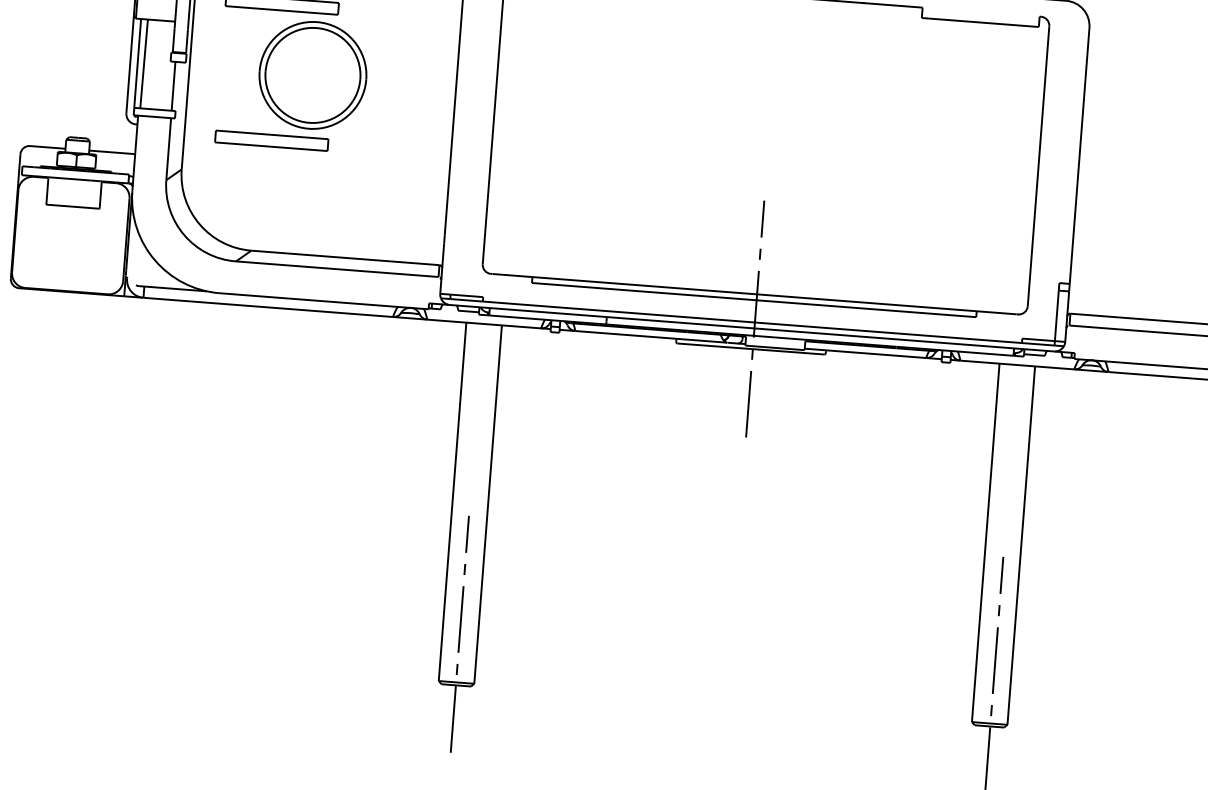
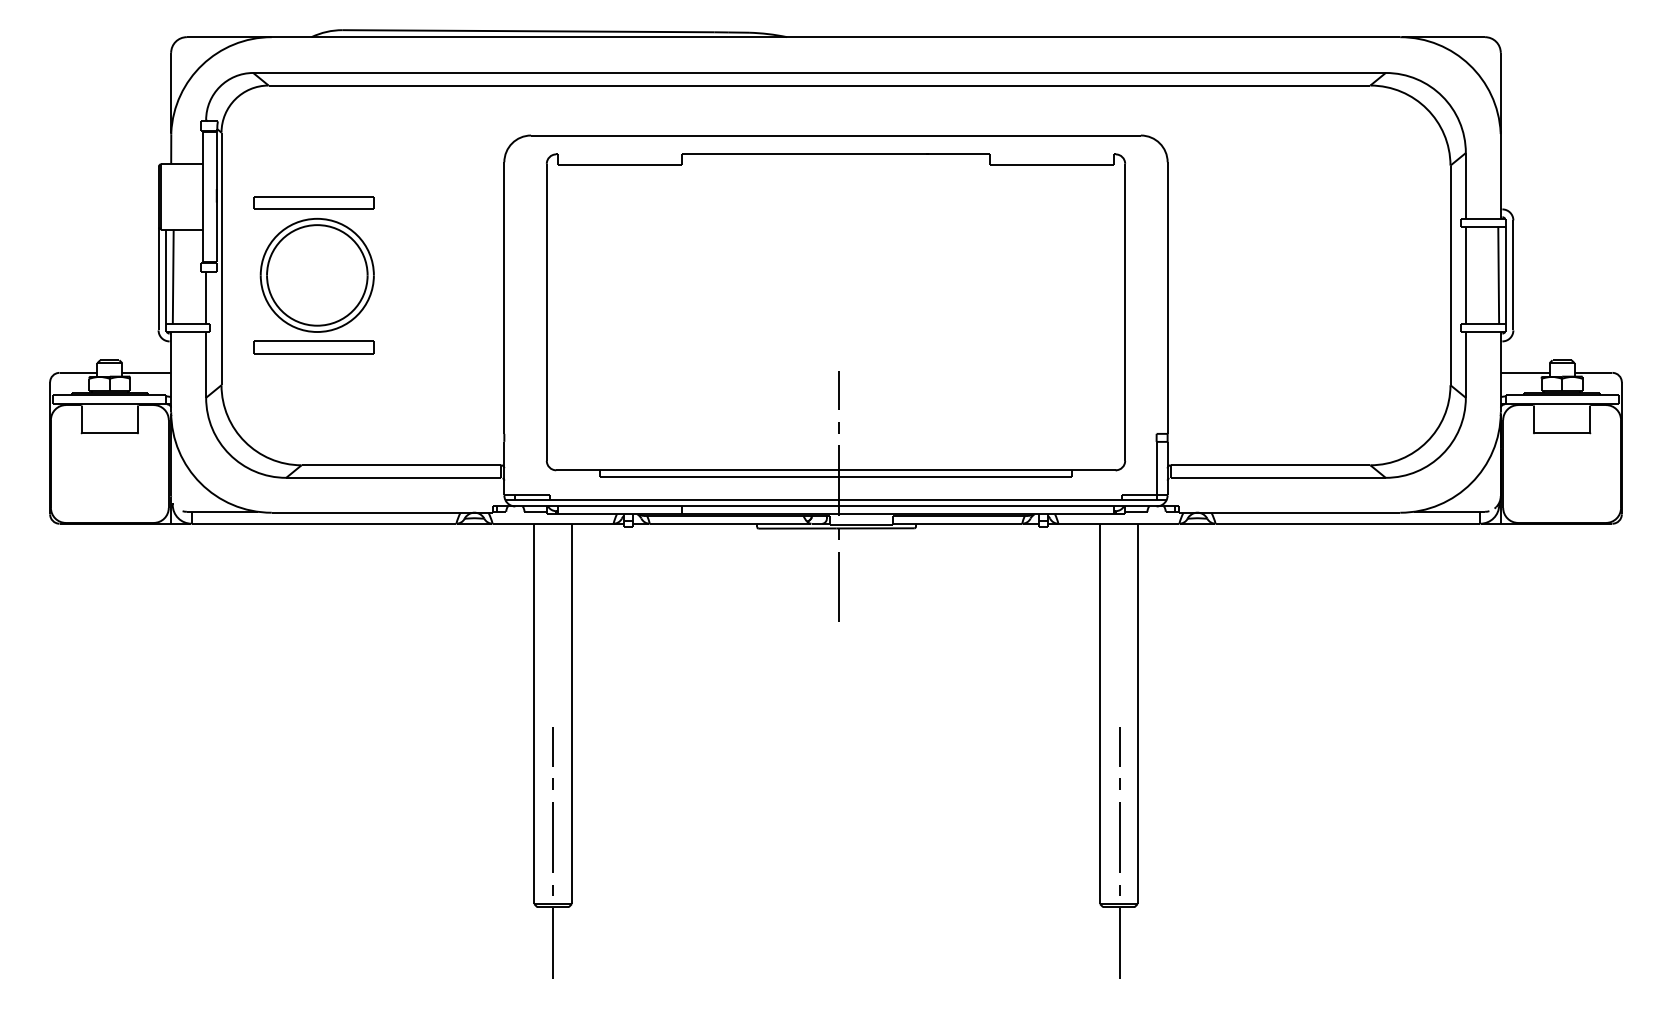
part: (312, 74) -> (316, 274), moved

